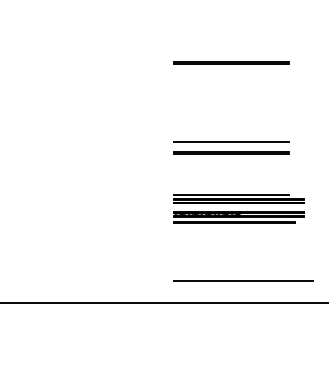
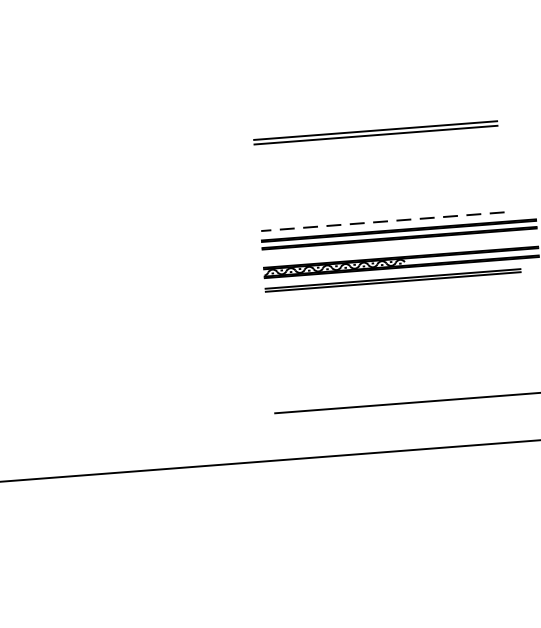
line: (231, 141) -> (373, 108), removed
line: (231, 194) -> (382, 221), solid -> dashed

